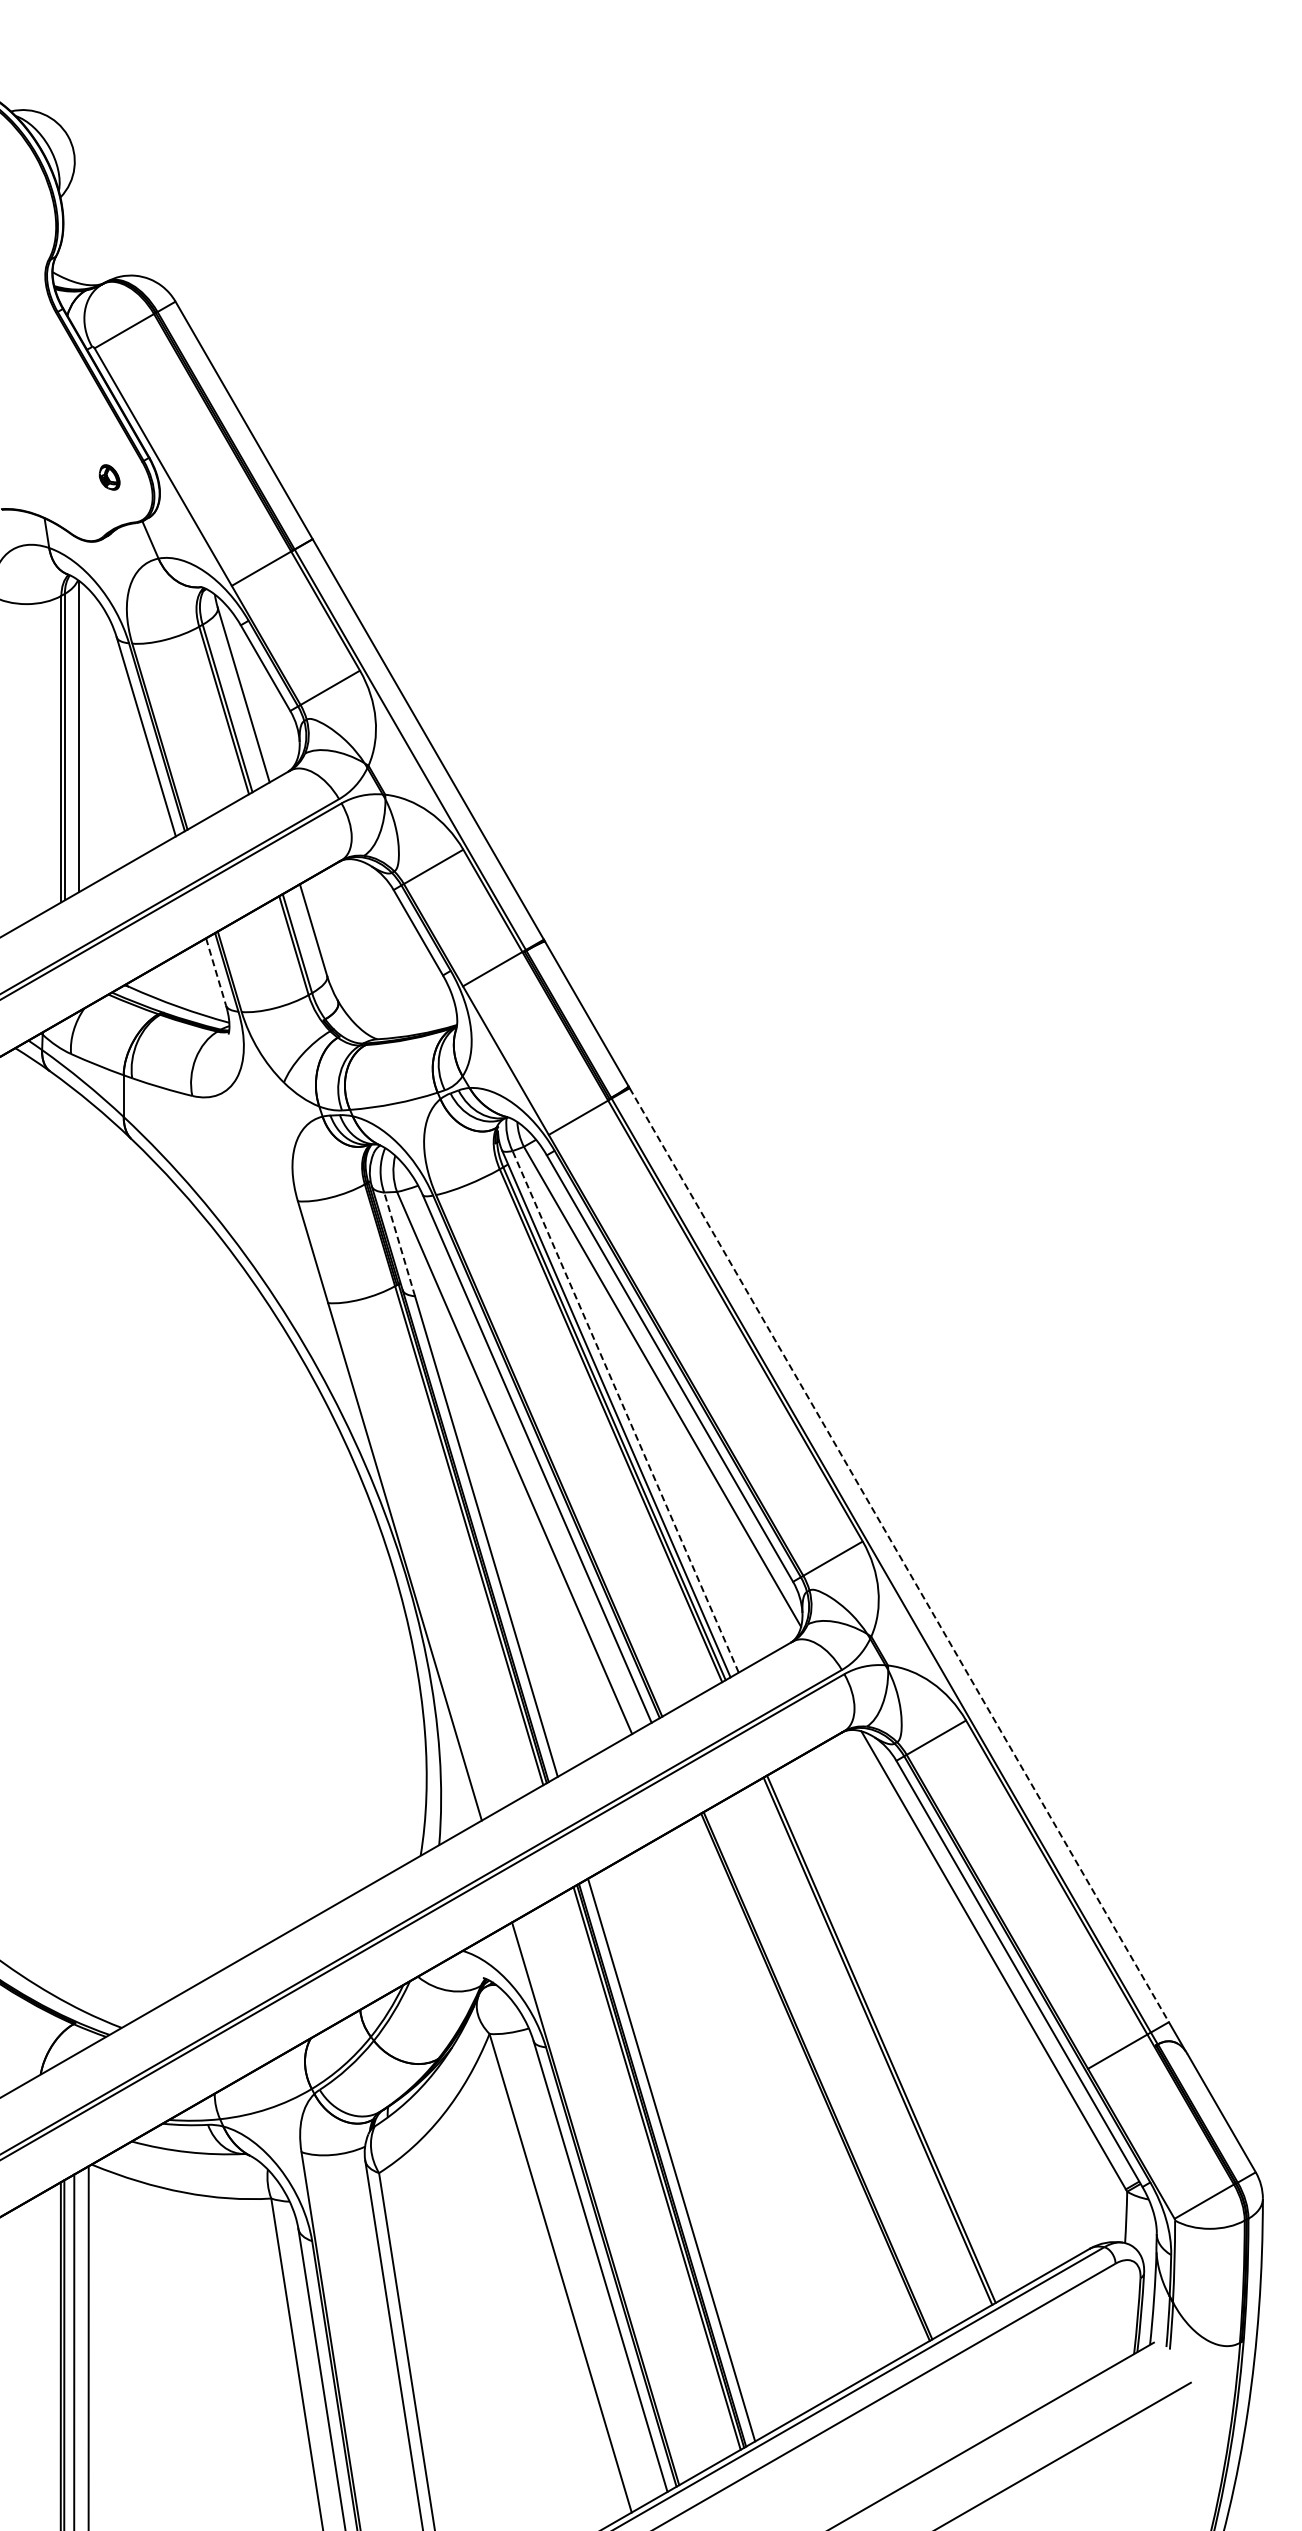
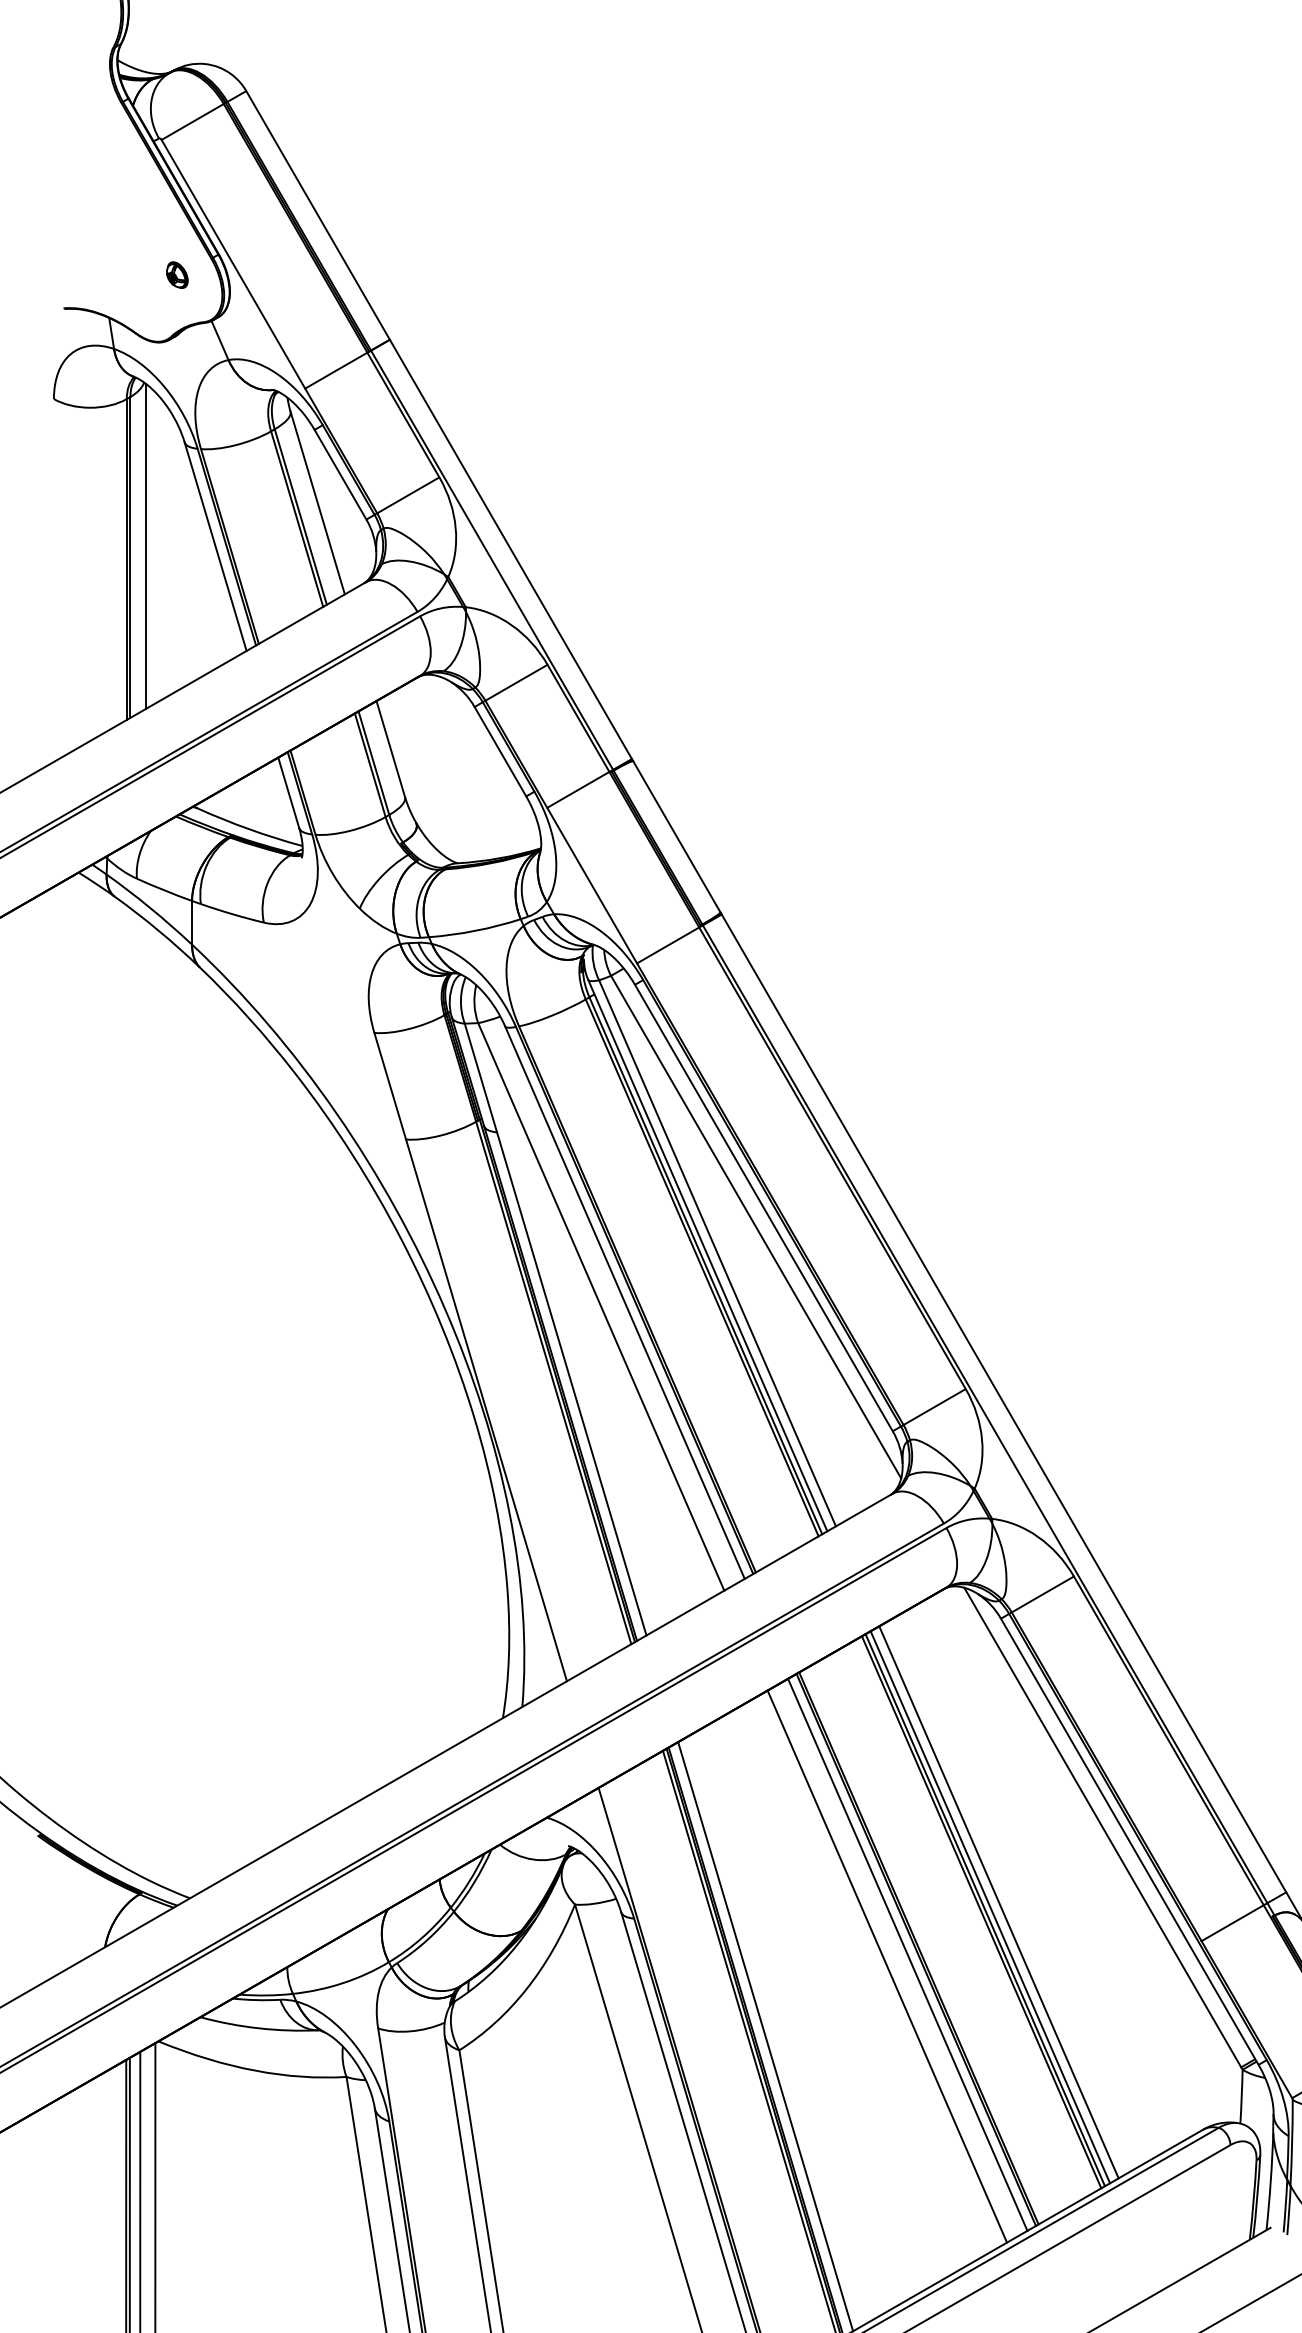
line: (216, 972) -> (289, 793), dashed -> solid
line: (399, 1243) -> (480, 1077), dashed -> solid
line: (625, 1411) -> (717, 1252), dashed -> solid
line: (899, 1555) -> (1004, 1403), dashed -> solid
line: (894, 2031) -> (998, 1902), added
line: (885, 2036) -> (989, 1907), added
line: (807, 2081) -> (907, 1954), added
line: (787, 2092) -> (886, 1965), added

